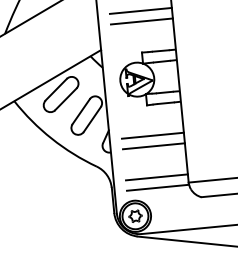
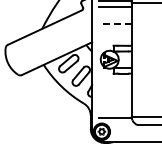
line: (139, 10) -> (114, 23), solid -> dashed
line: (140, 22) -> (114, 29), removed
line: (151, 136) -> (114, 90), removed
line: (152, 145) -> (114, 95), removed
line: (155, 177) -> (114, 112), removed

